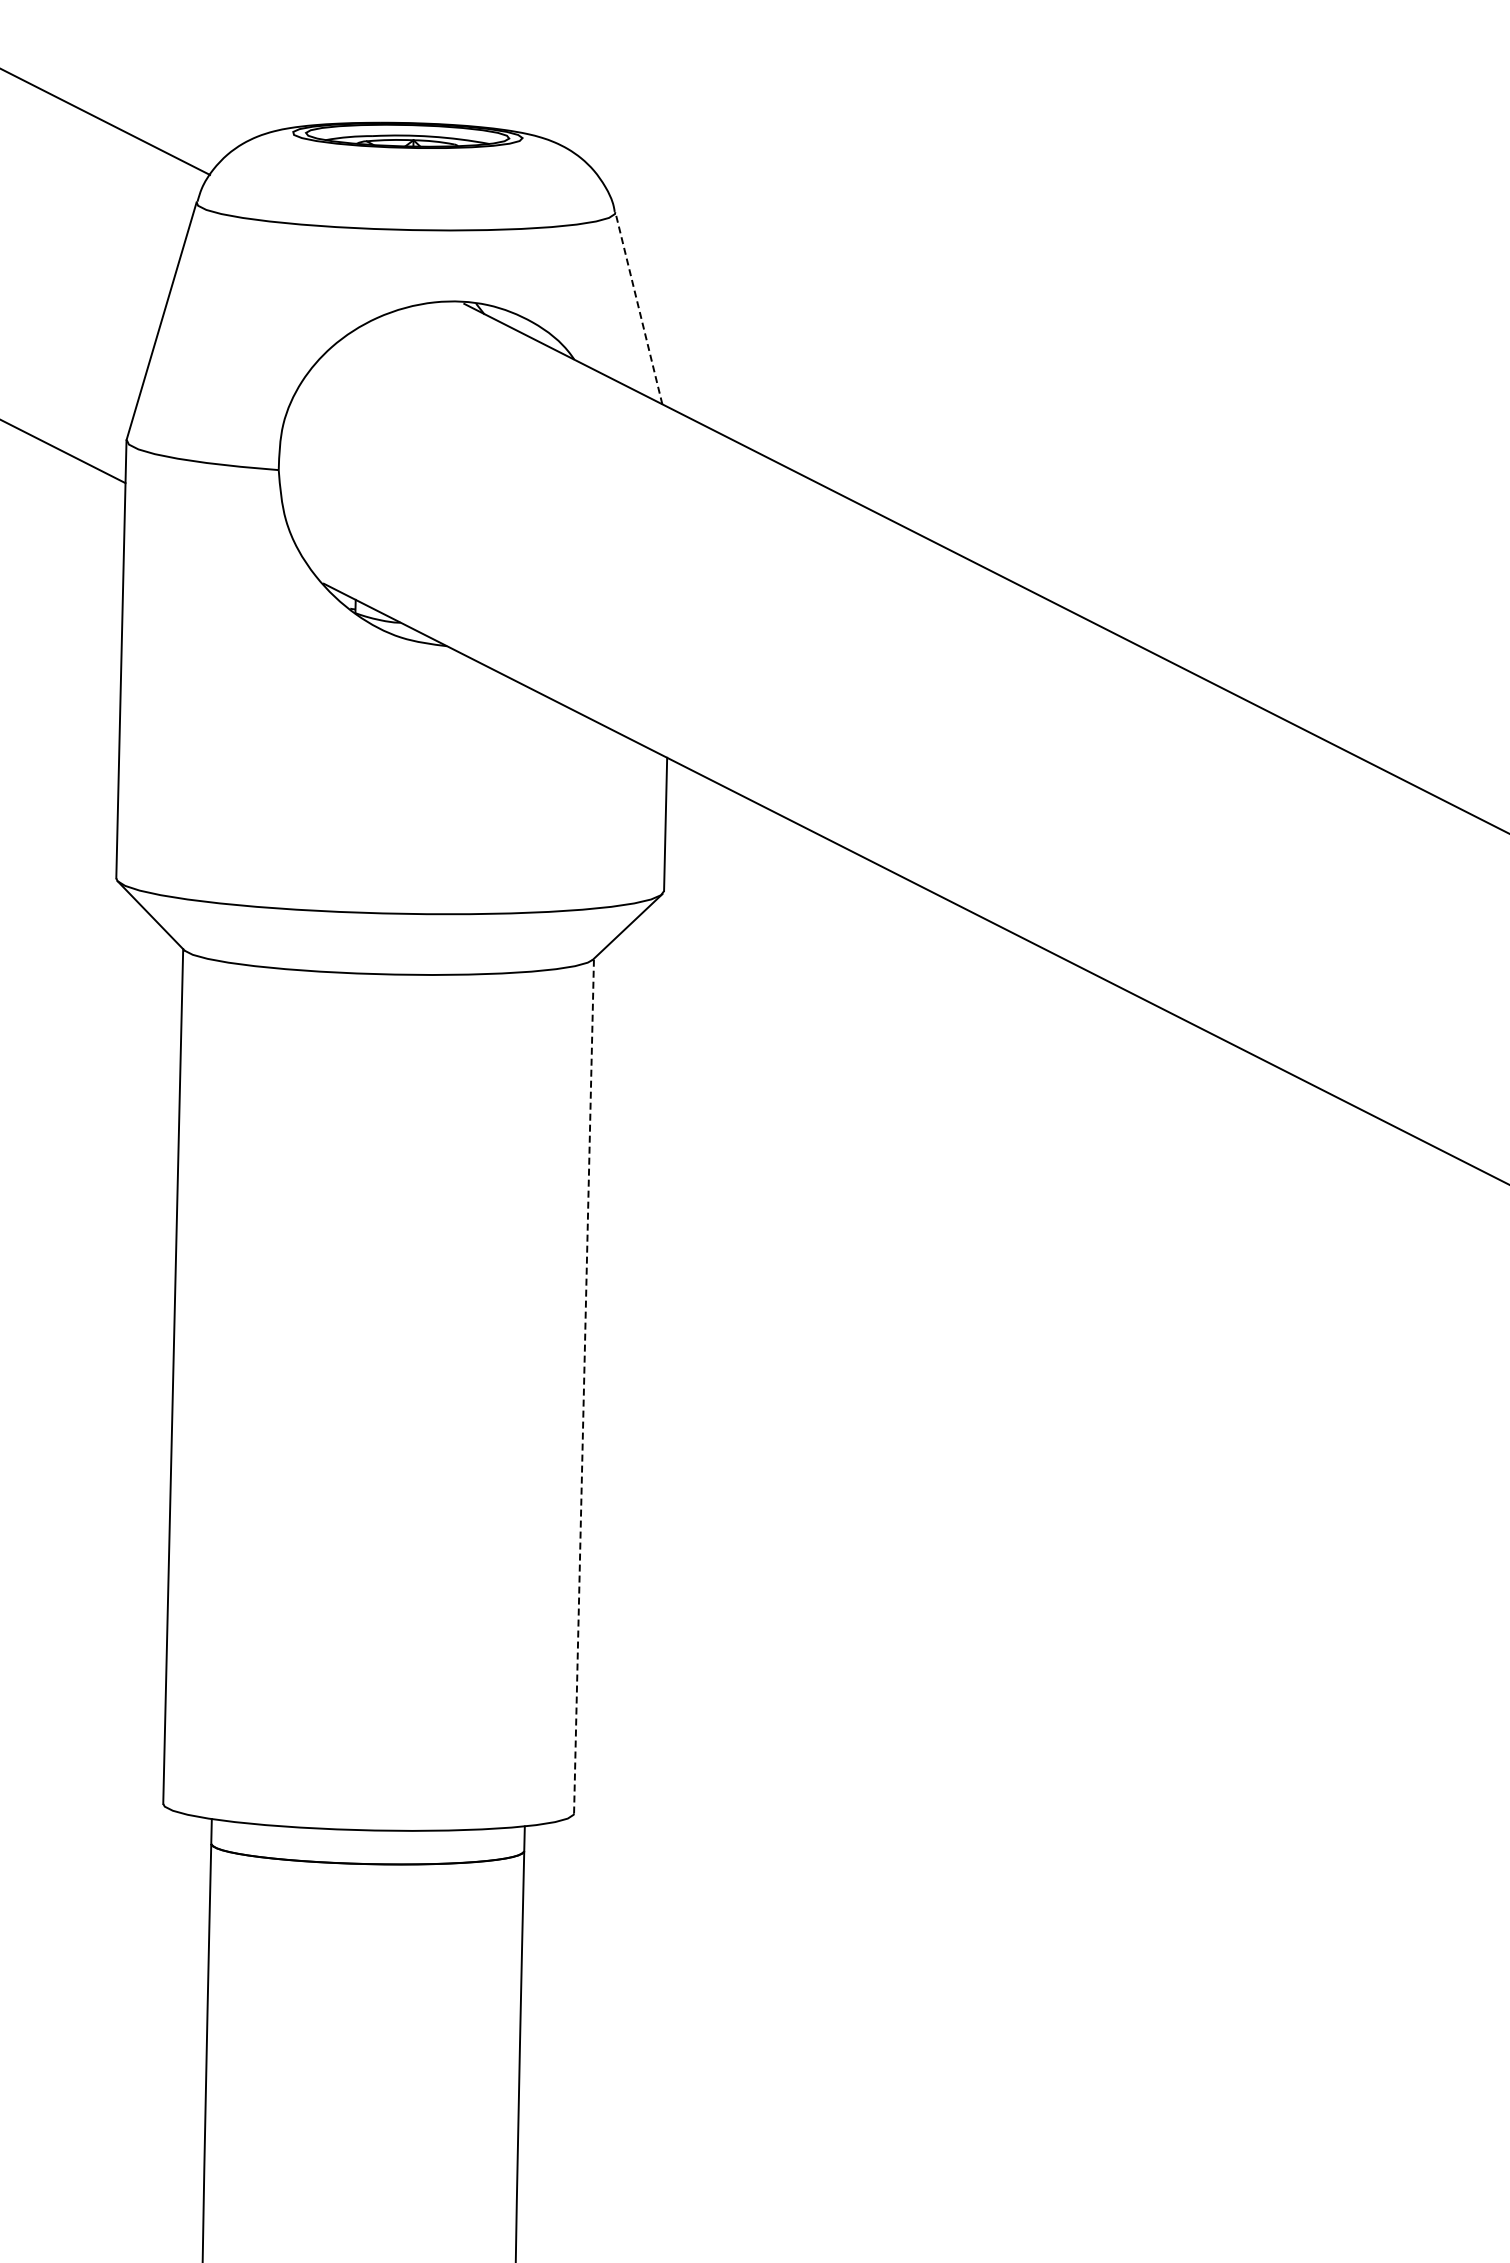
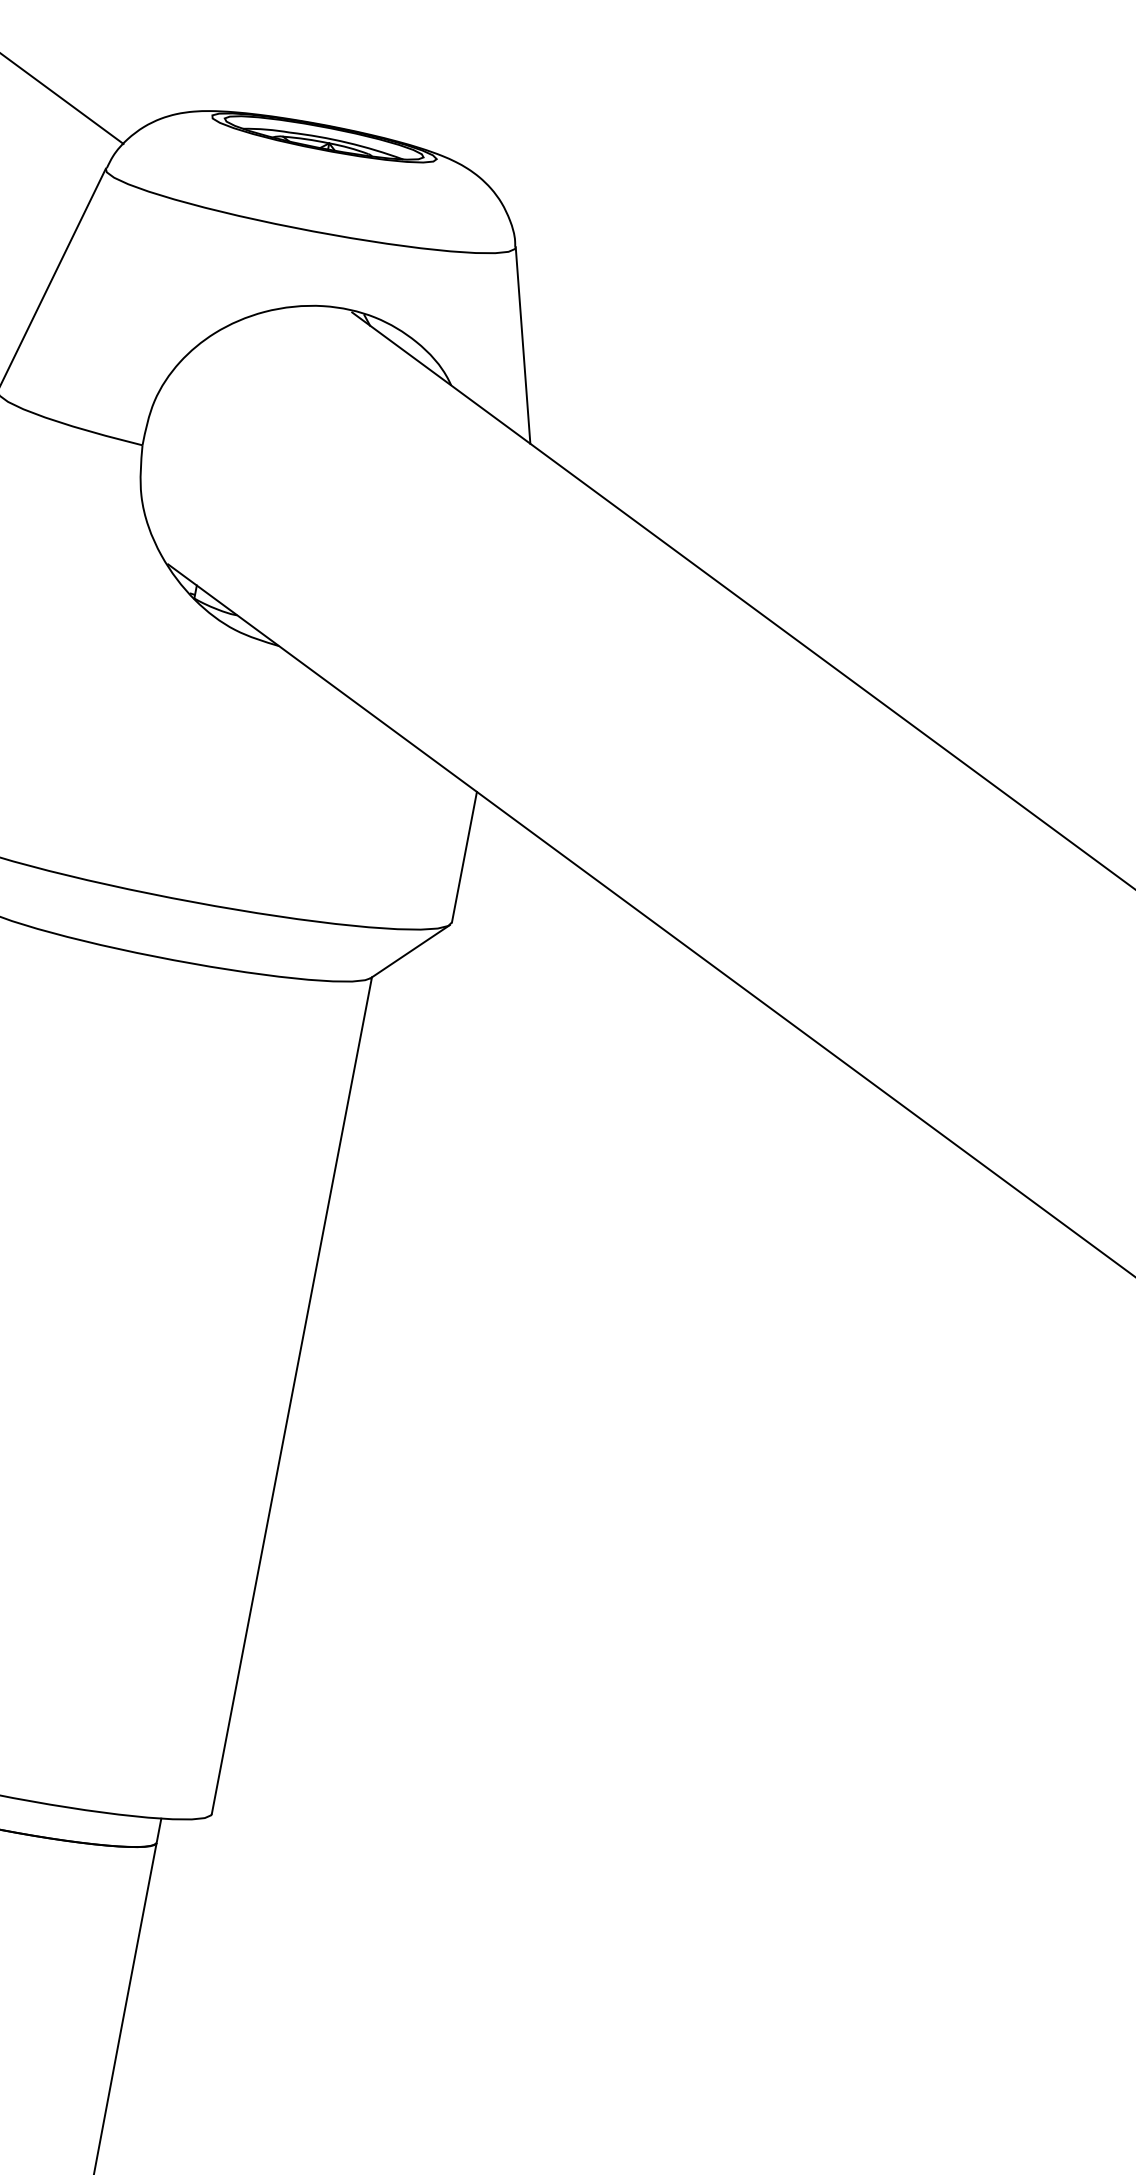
line: (638, 308) -> (522, 345), dashed -> solid
line: (584, 1385) -> (292, 1395), dashed -> solid

